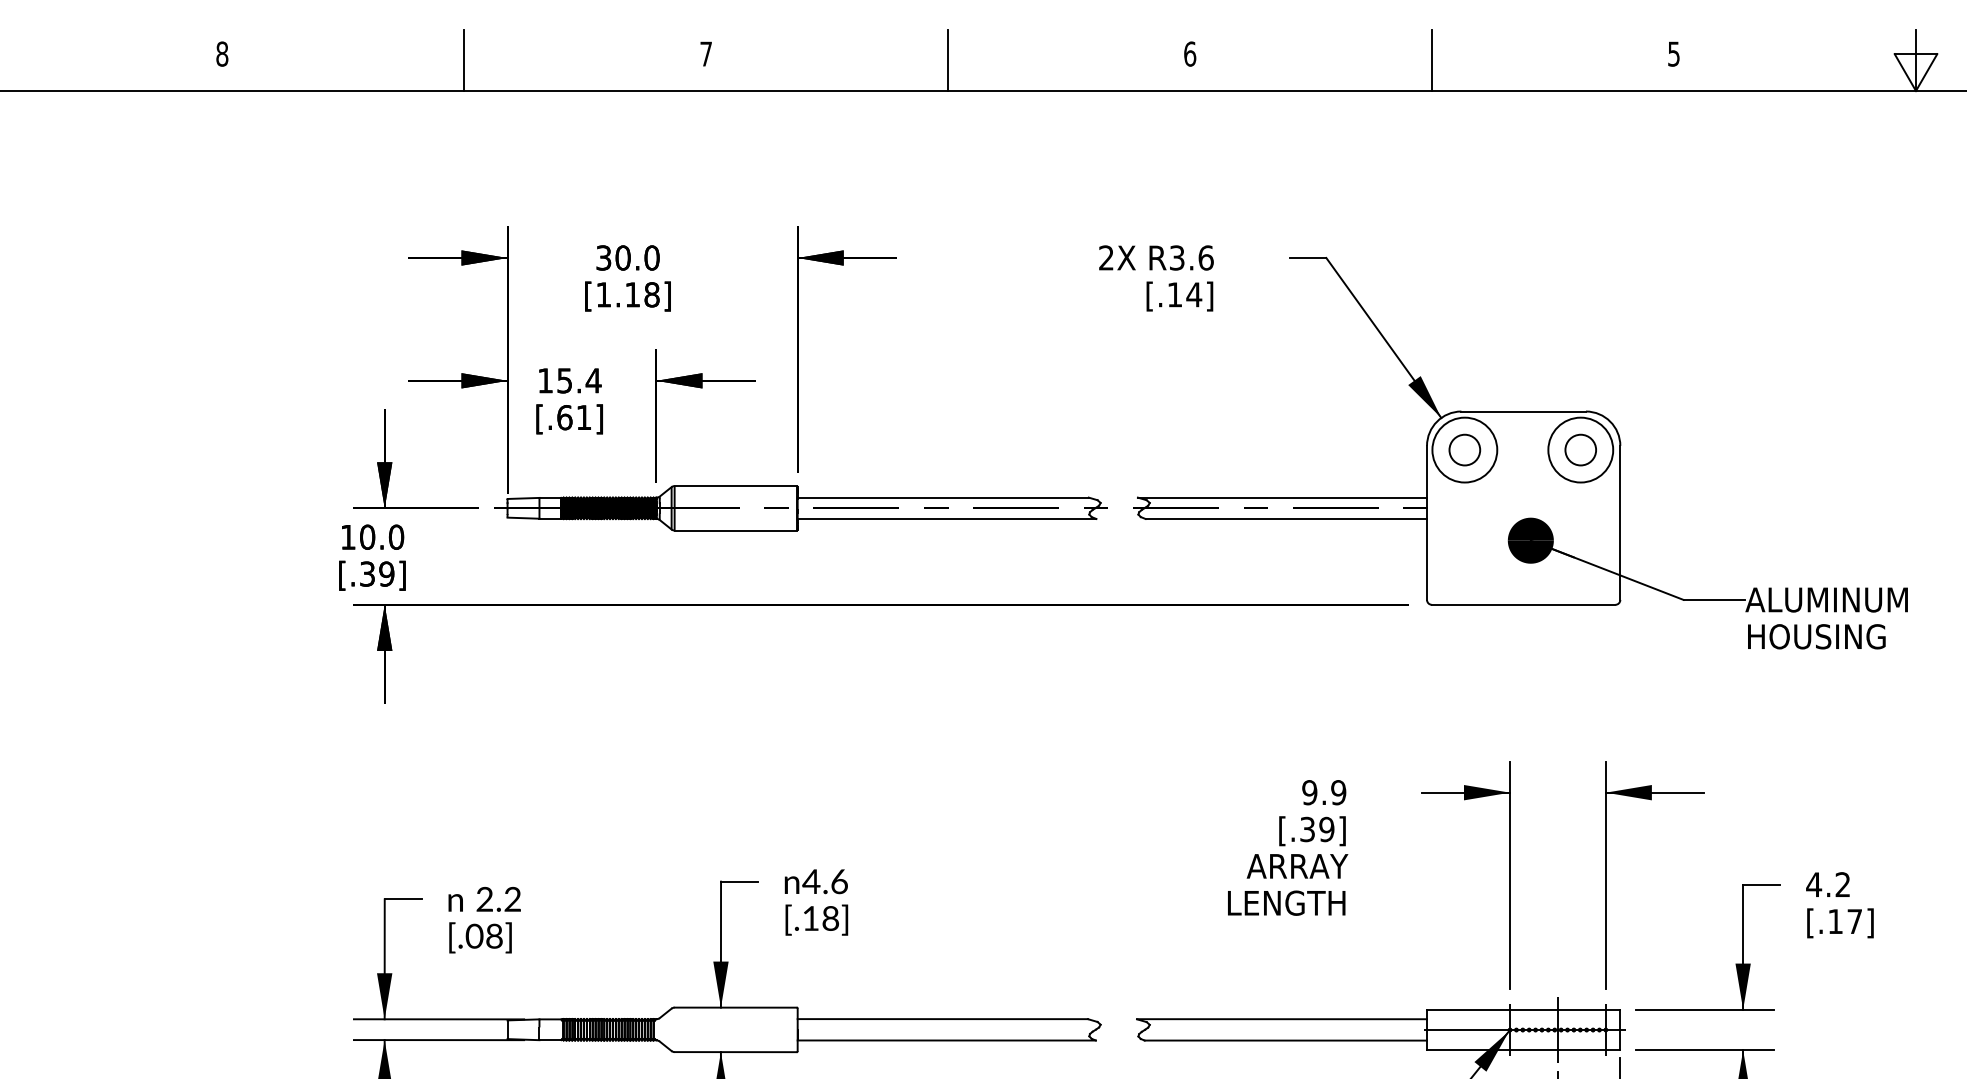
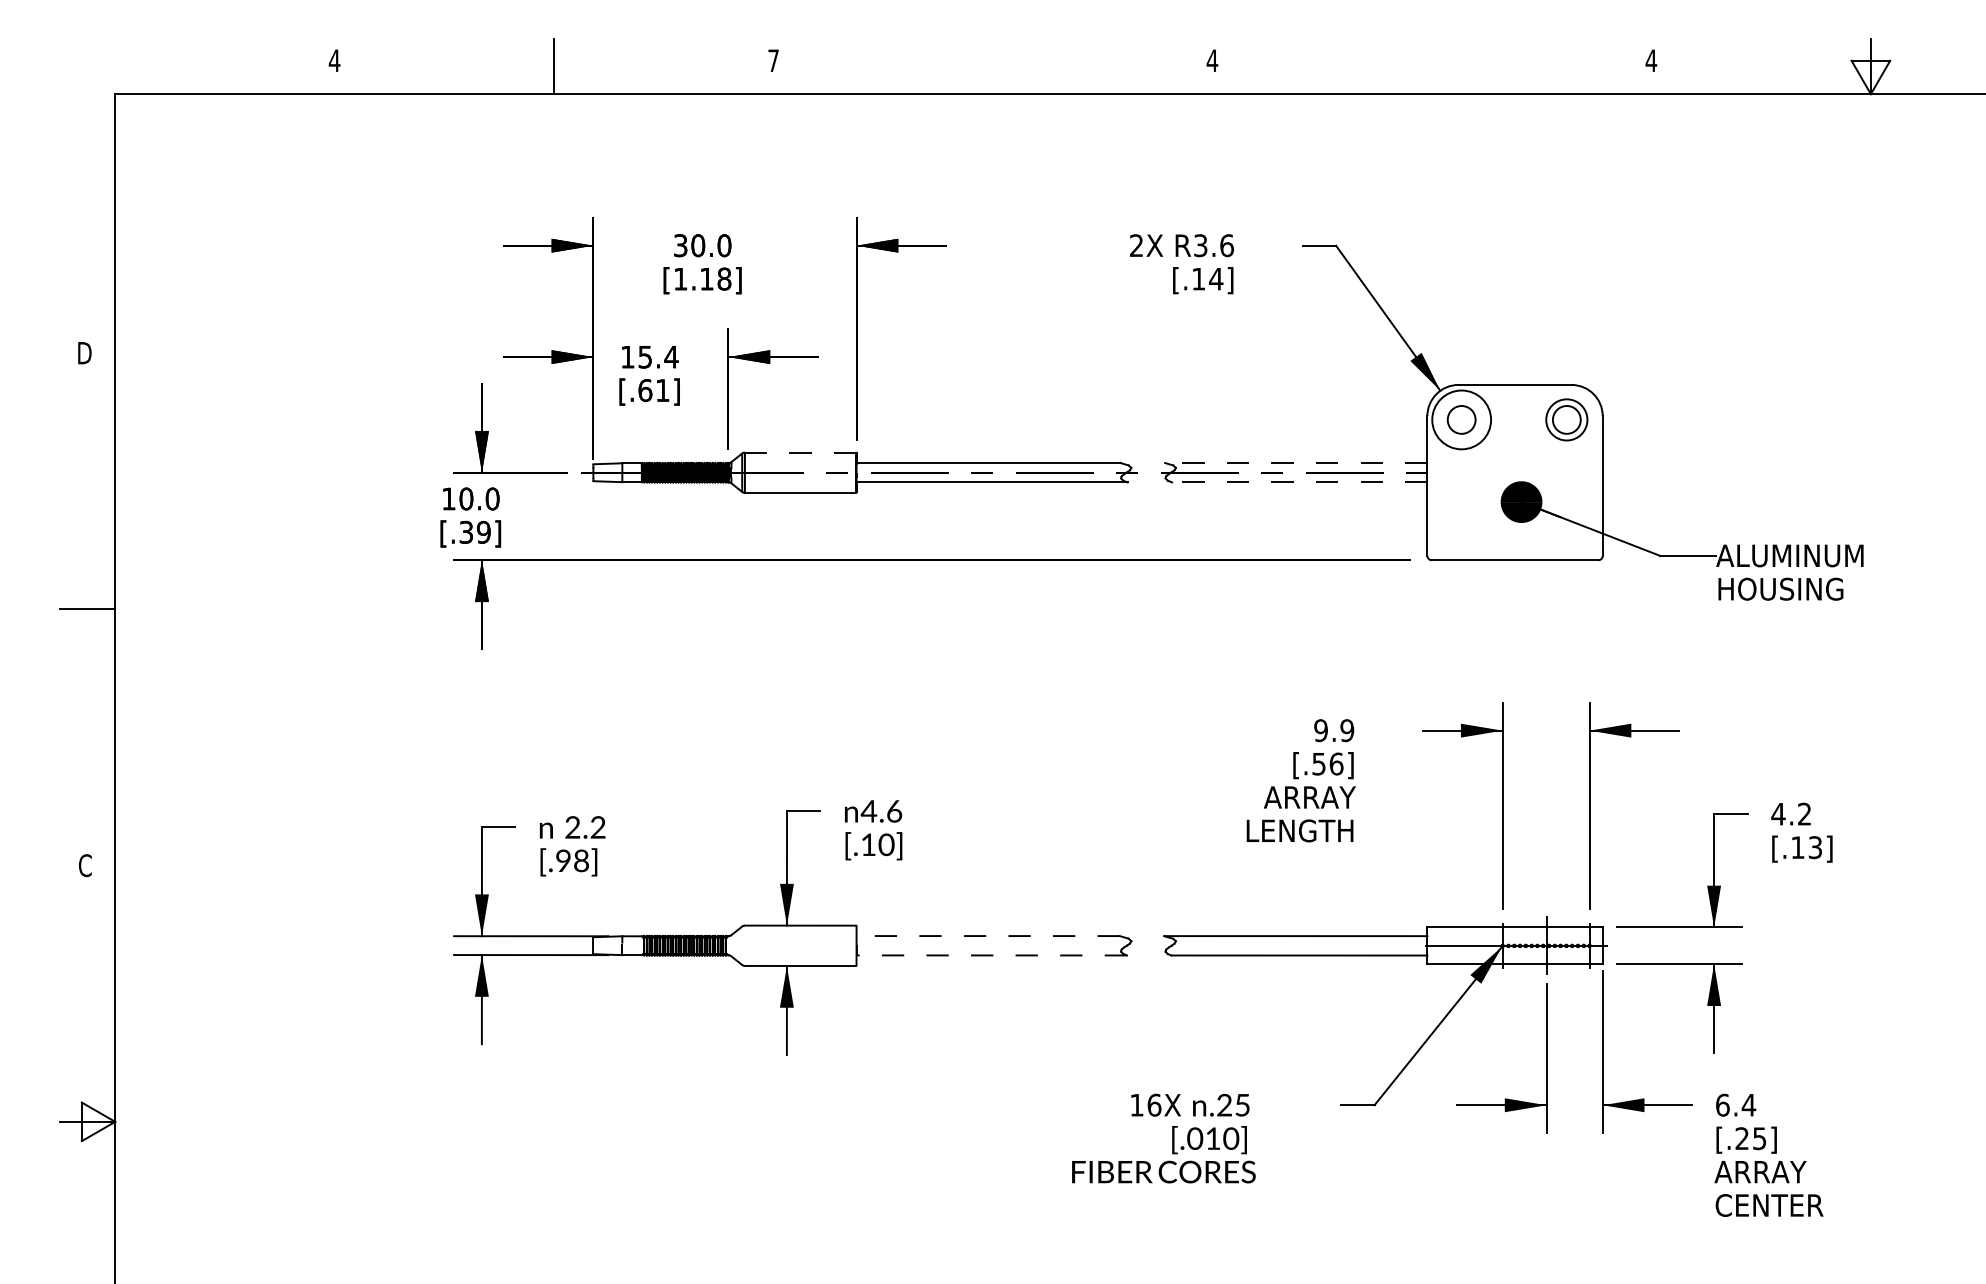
text: (222, 53) -> (334, 60), 8 -> 4
text: (1190, 53) -> (1212, 60), 6 -> 4
text: (1674, 53) -> (1651, 60), 5 -> 4
line: (948, 60) -> (993, 66), removed
line: (1431, 60) -> (1431, 66), removed
circle: (1580, 449) -> (1566, 419), size x0.7
line: (735, 486) -> (800, 452), solid -> dashed
line: (1281, 498) -> (1295, 463), solid -> dashed
line: (1286, 519) -> (1299, 482), solid -> dashed
text: (1318, 828) -> (1328, 763), [.39] -> [.56]
text: (830, 918) -> (886, 844), [.18] -> [.10]
text: (1853, 921) -> (1814, 847), [.17] -> [.13]
text: (474, 936) -> (563, 861), [.08] -> [.98]
line: (943, 1019) -> (988, 936), solid -> dashed
line: (946, 1040) -> (991, 955), solid -> dashed

